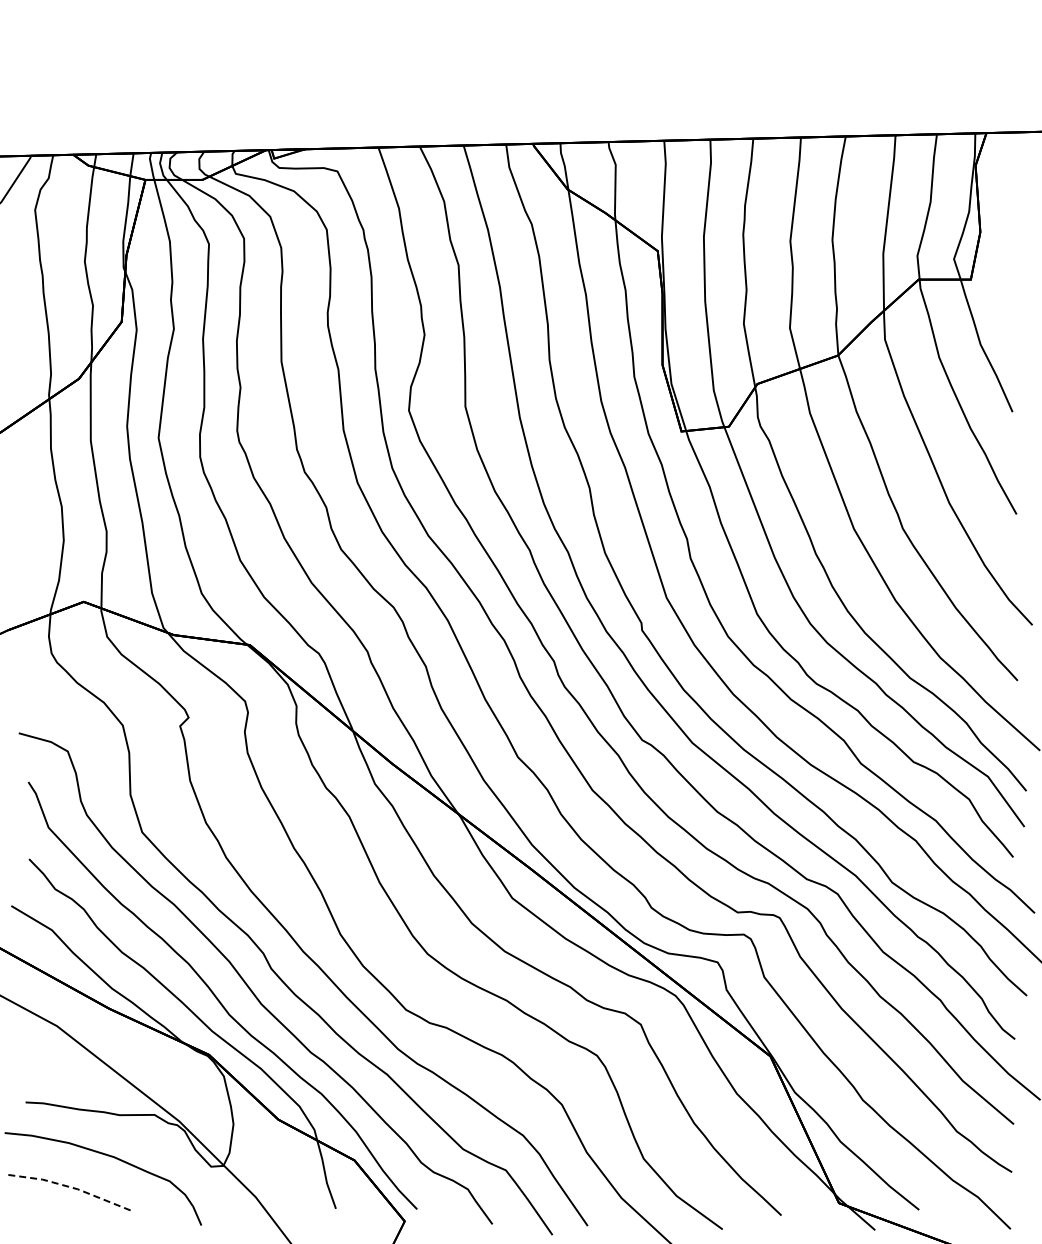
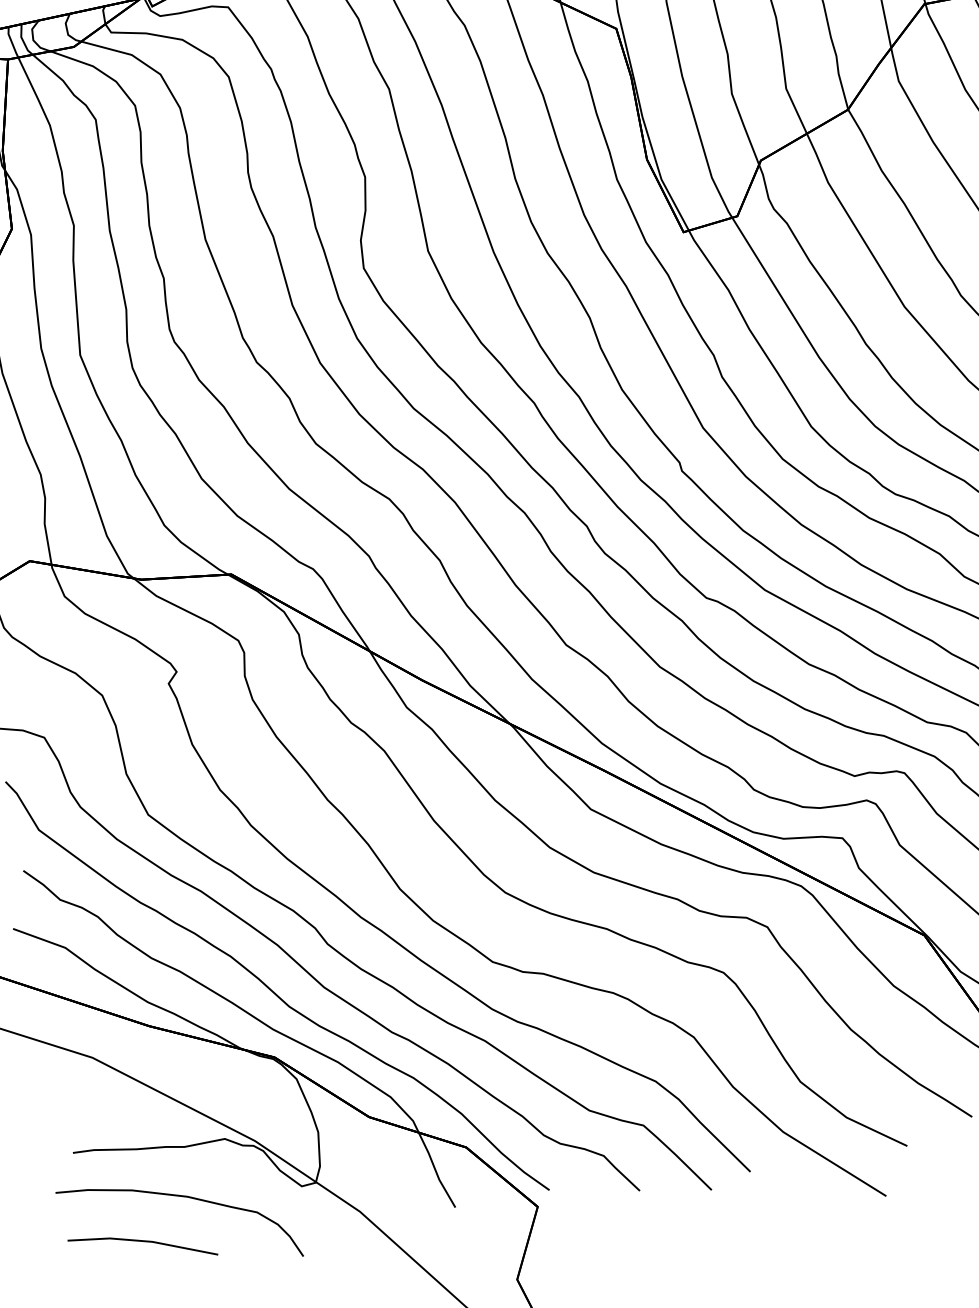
line: (69, 1186) -> (142, 1240), dashed -> solid

